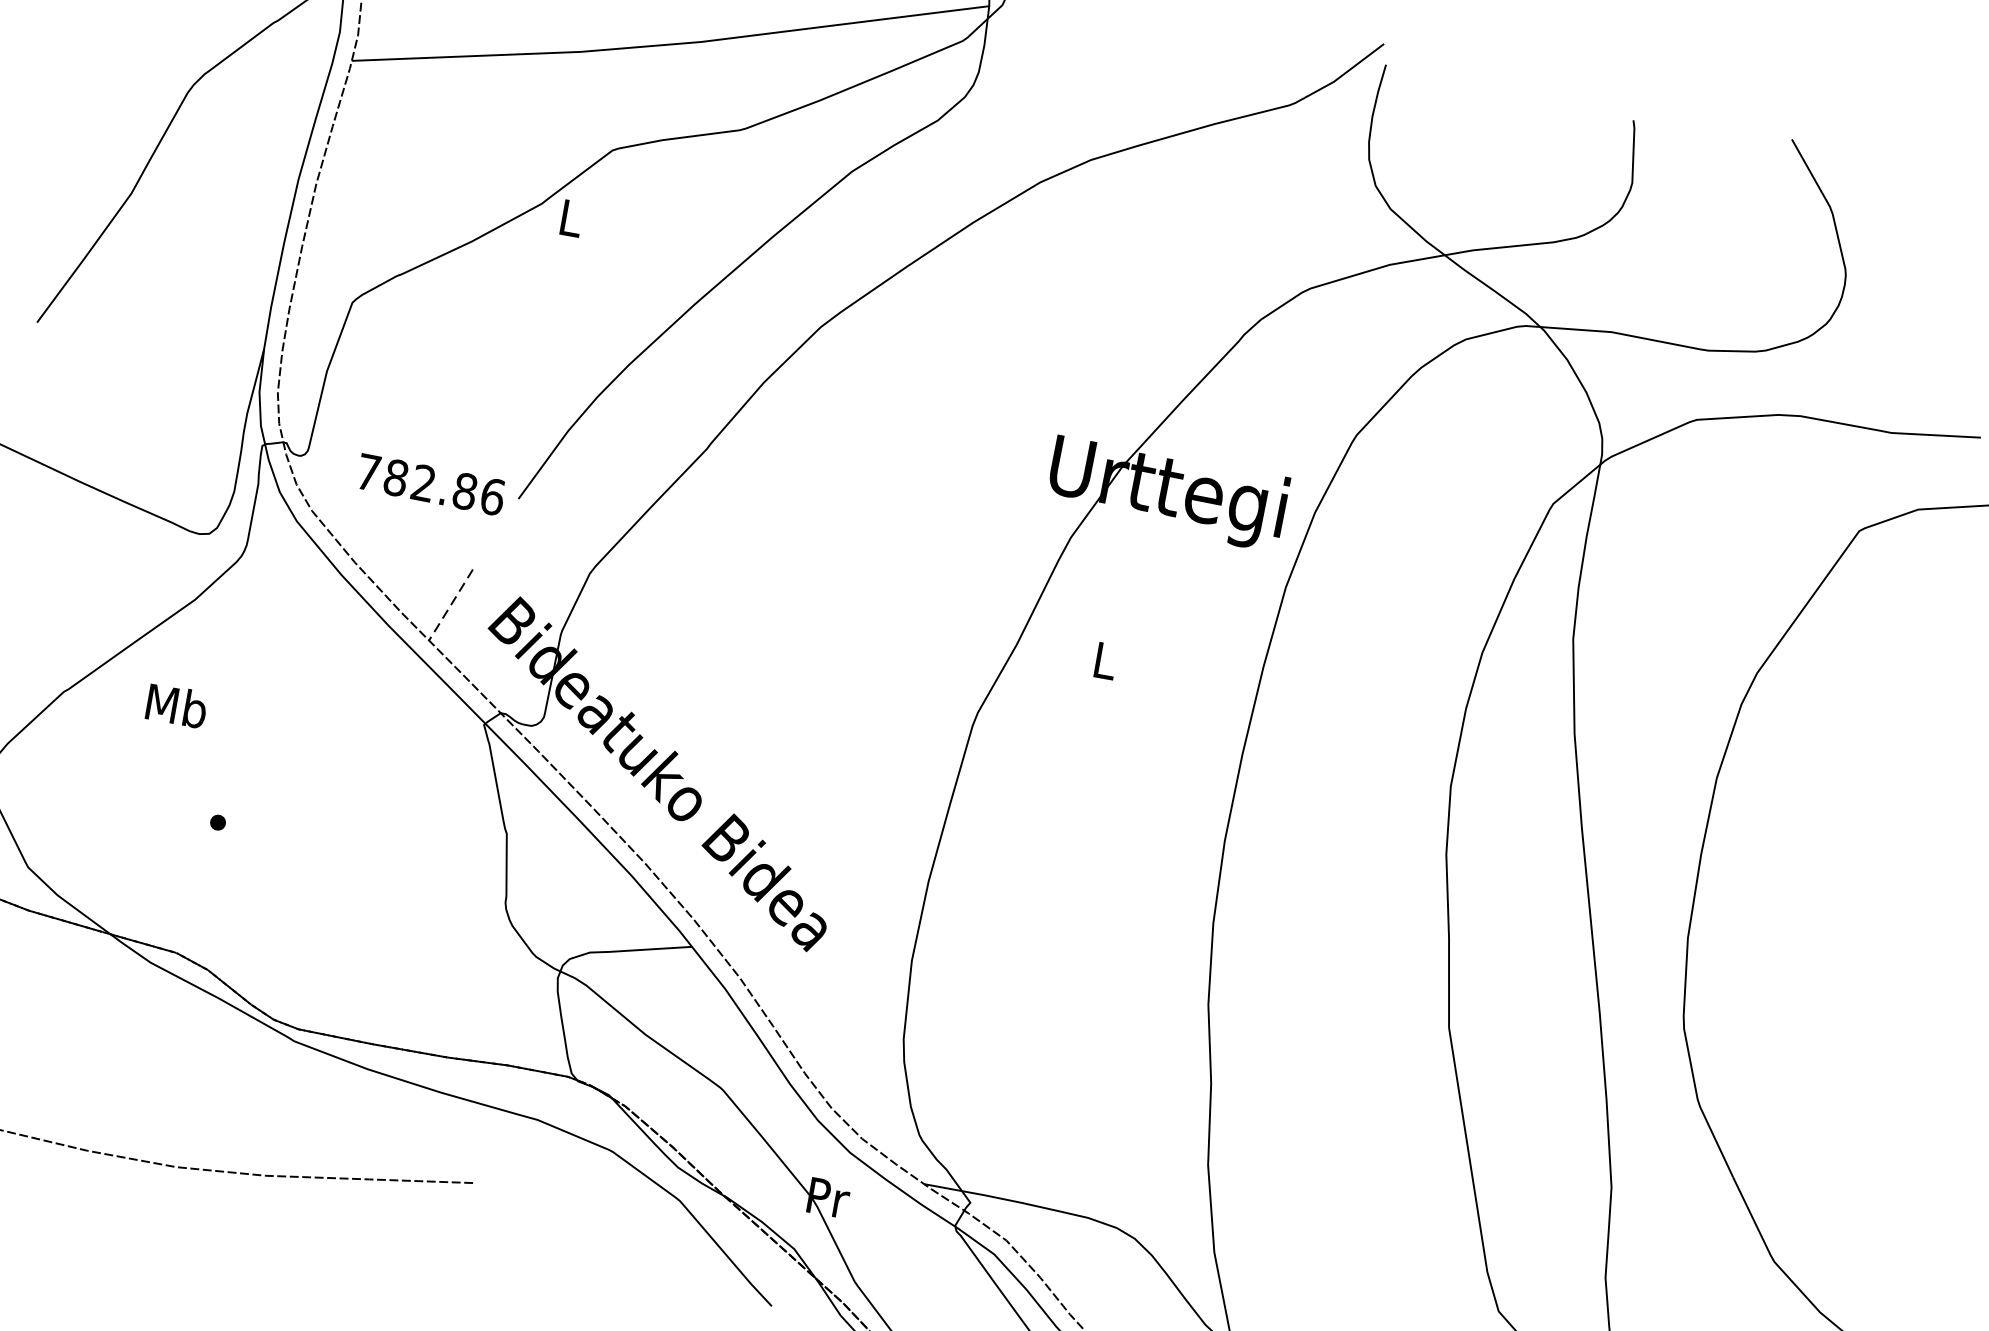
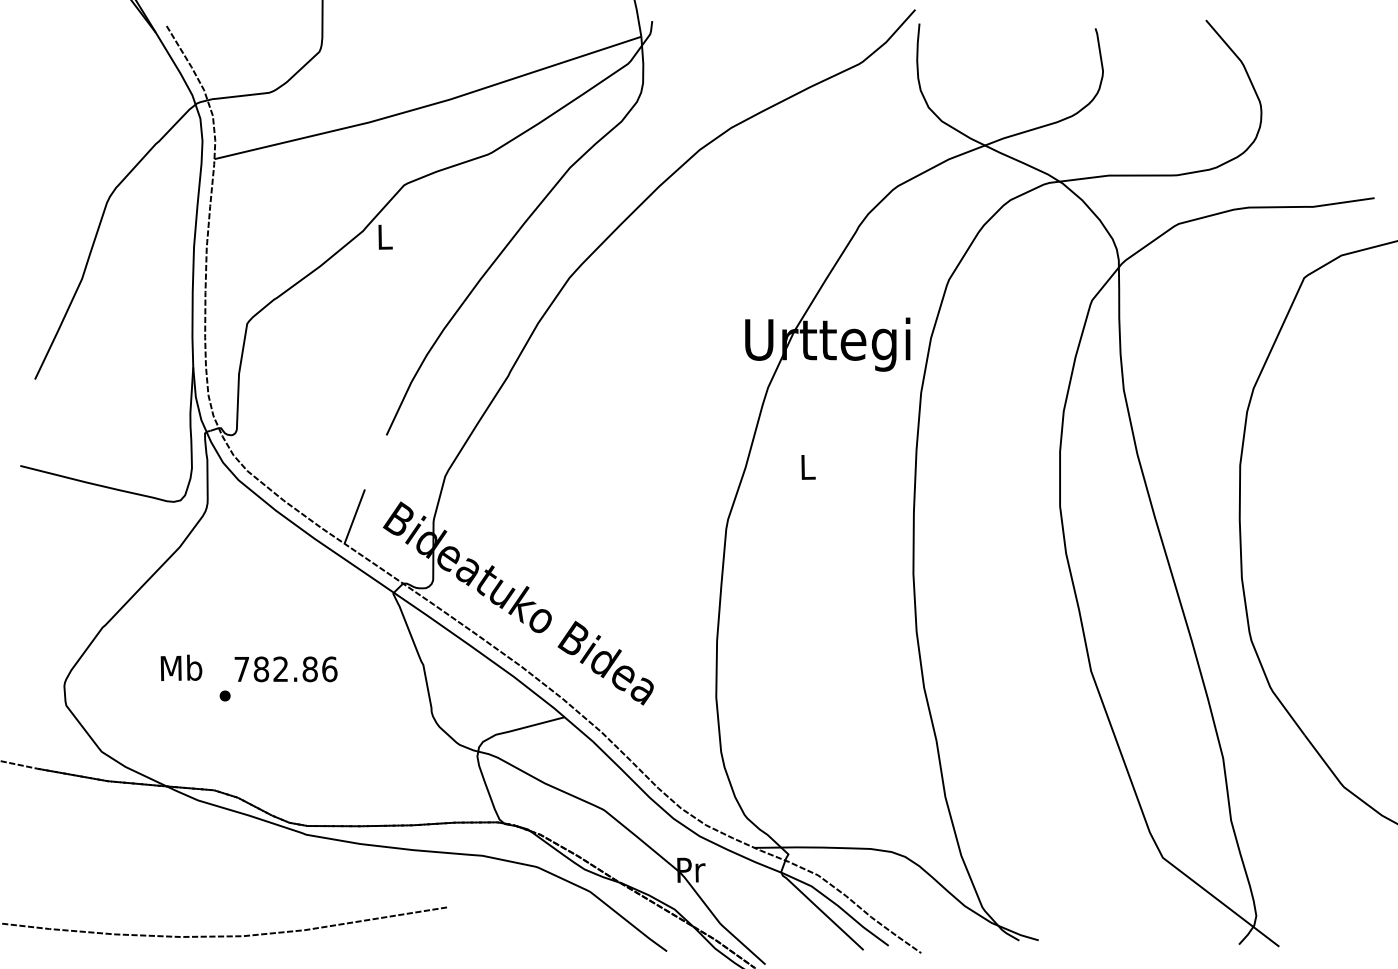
text: (430, 484) -> (285, 669), moved
line: (450, 604) -> (354, 516), dashed -> solid
text: (177, 705) -> (181, 667), moved

